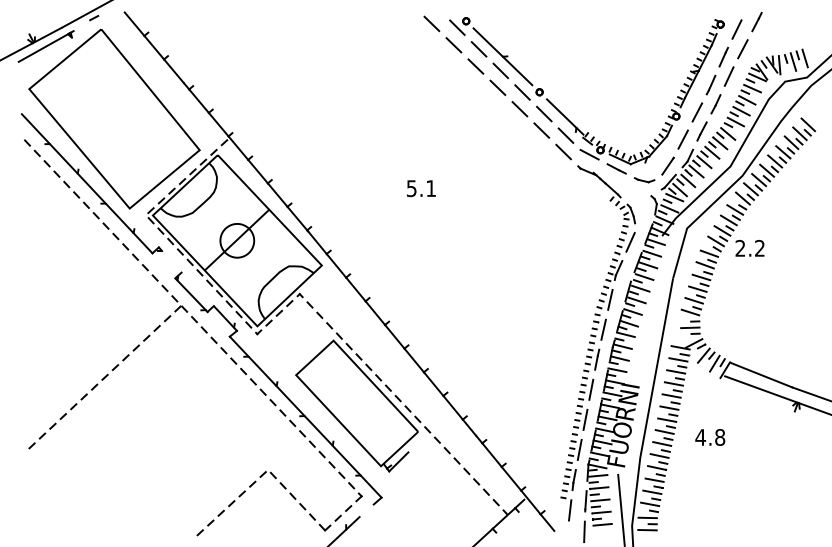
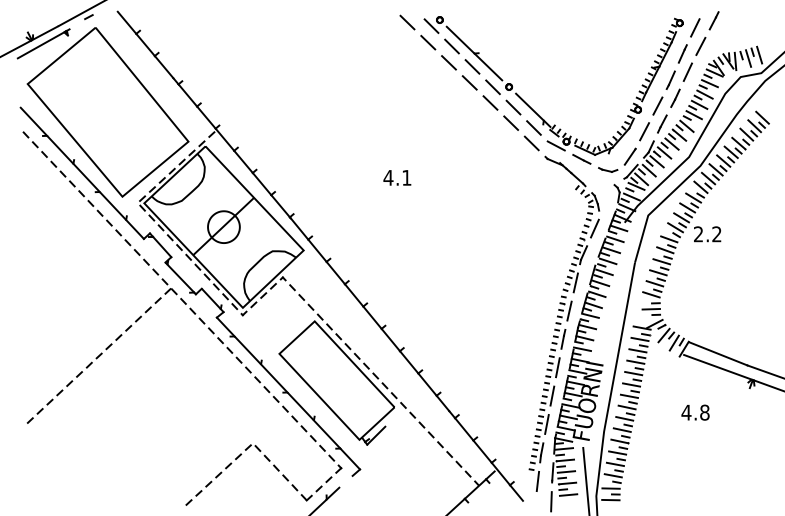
text: (411, 188) -> (388, 177), 5.1 -> 4.1
line: (171, 261) -> (161, 246), added
text: (710, 437) -> (695, 412), moved

